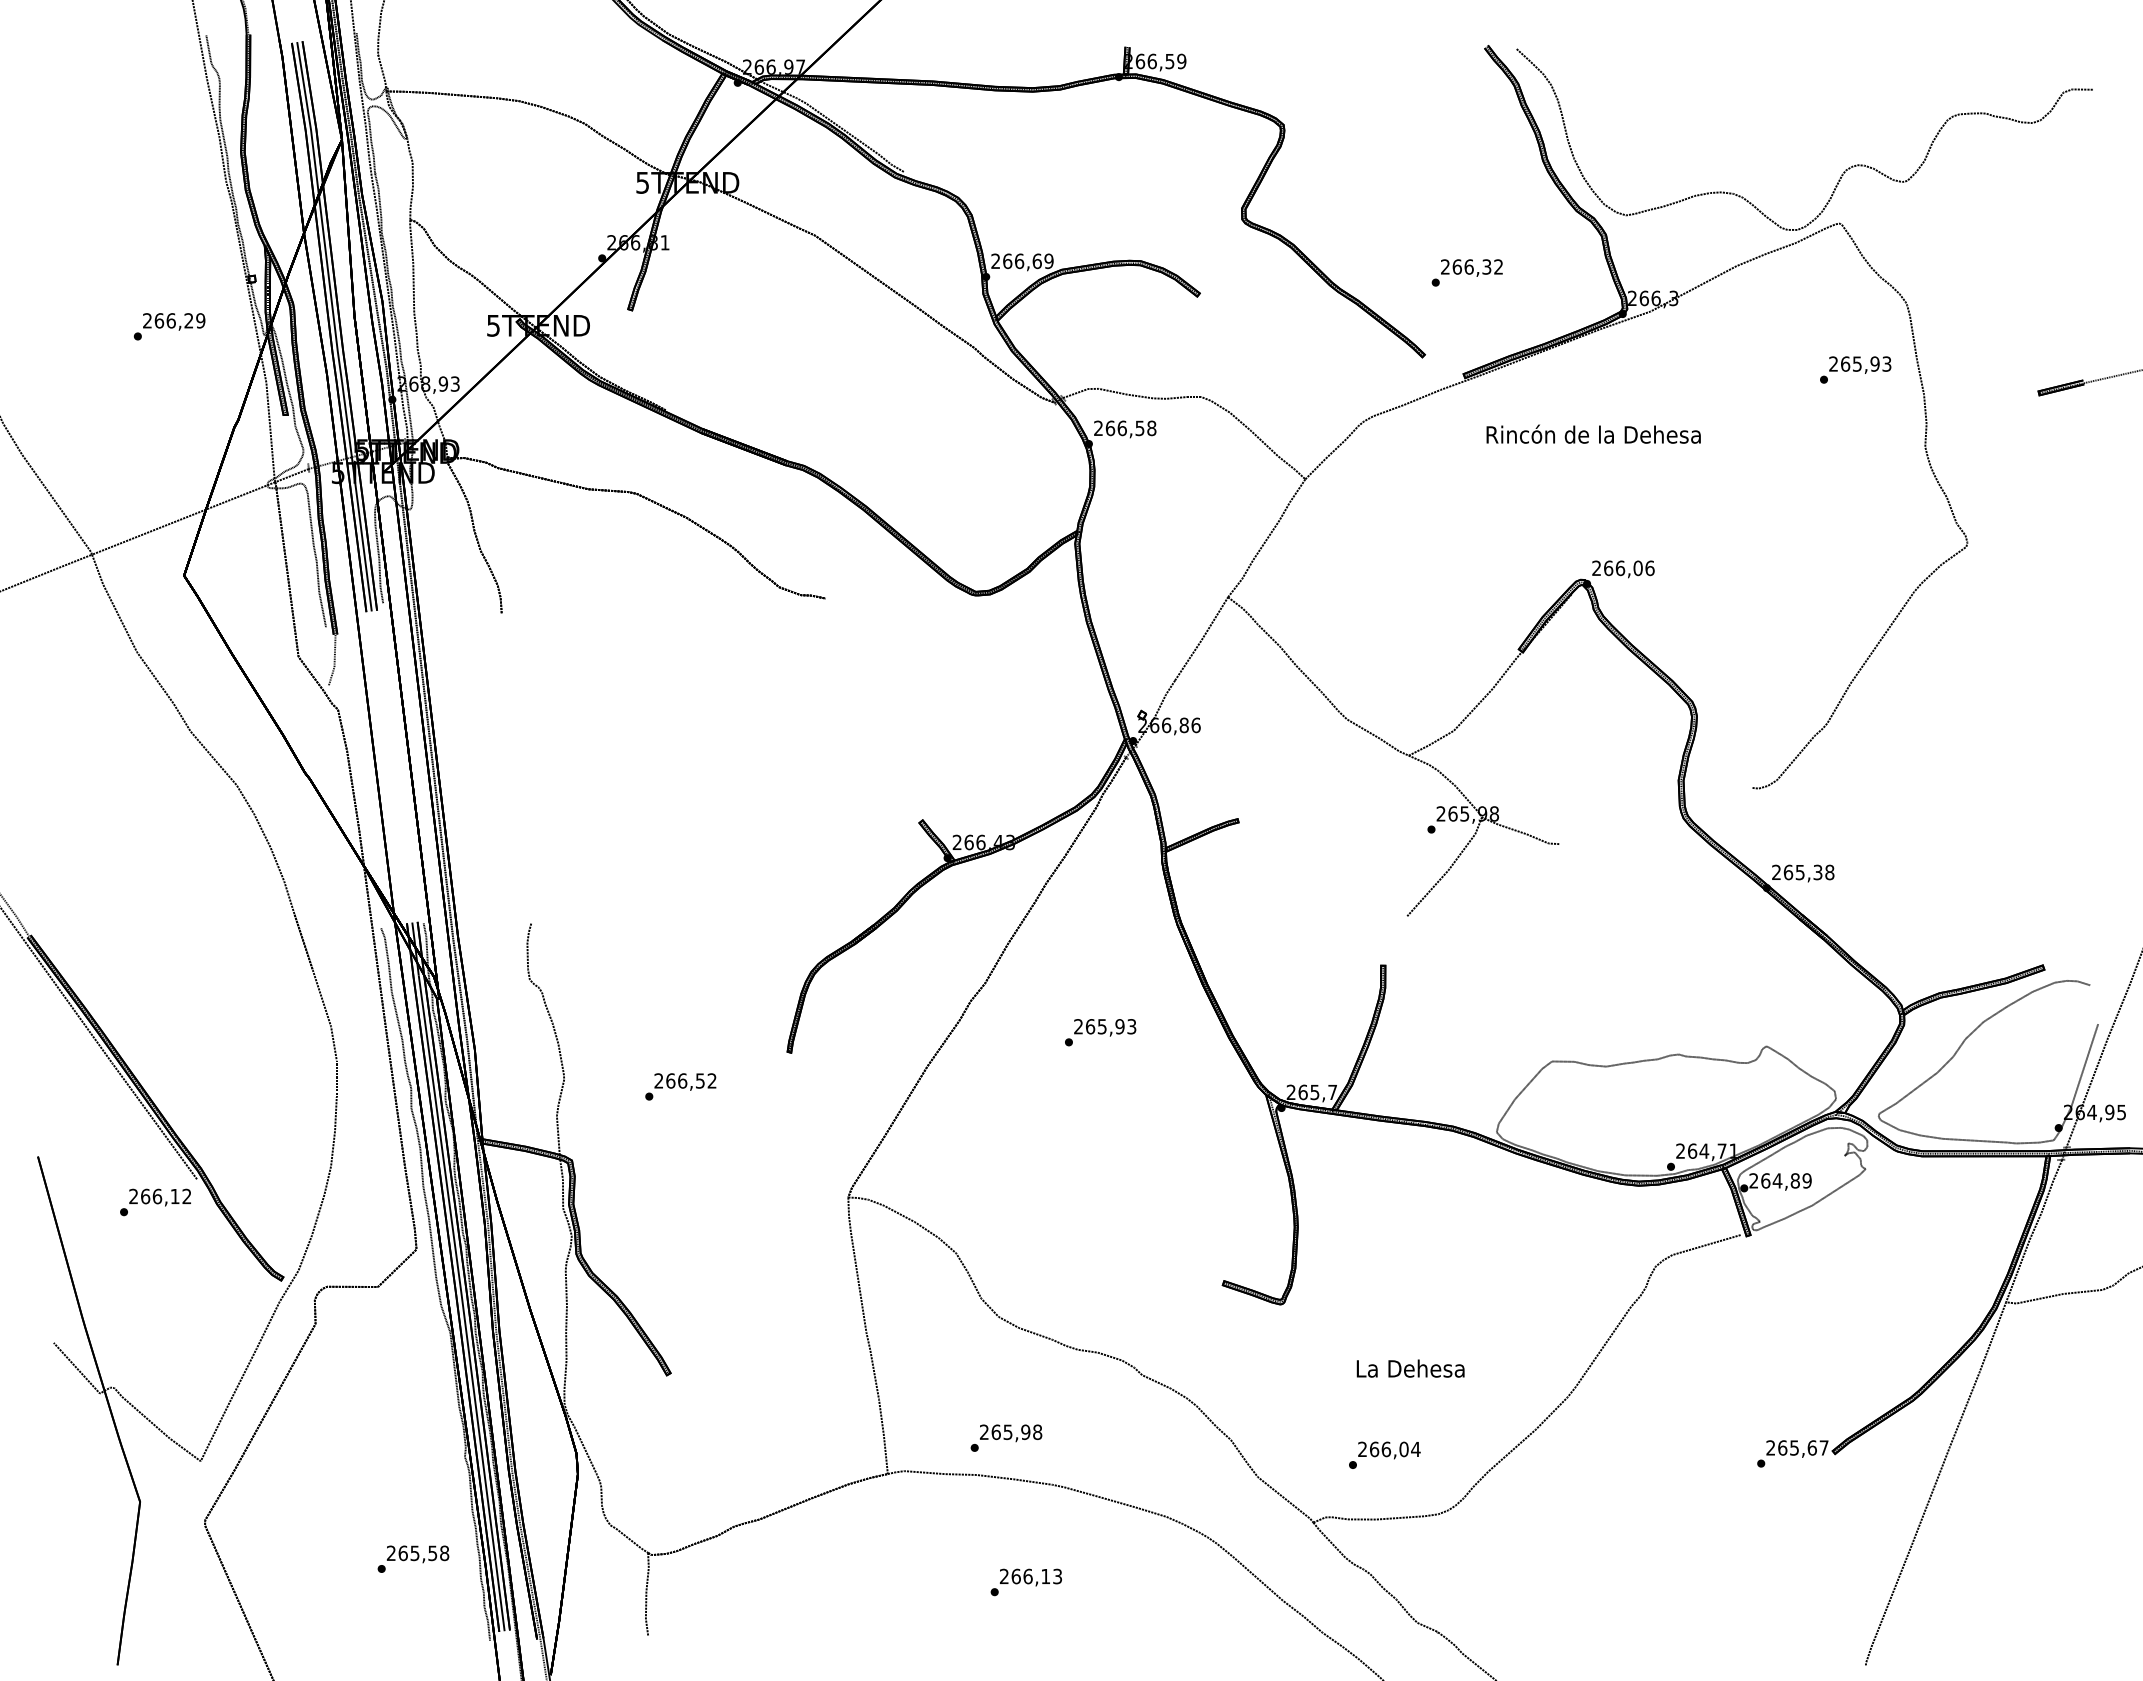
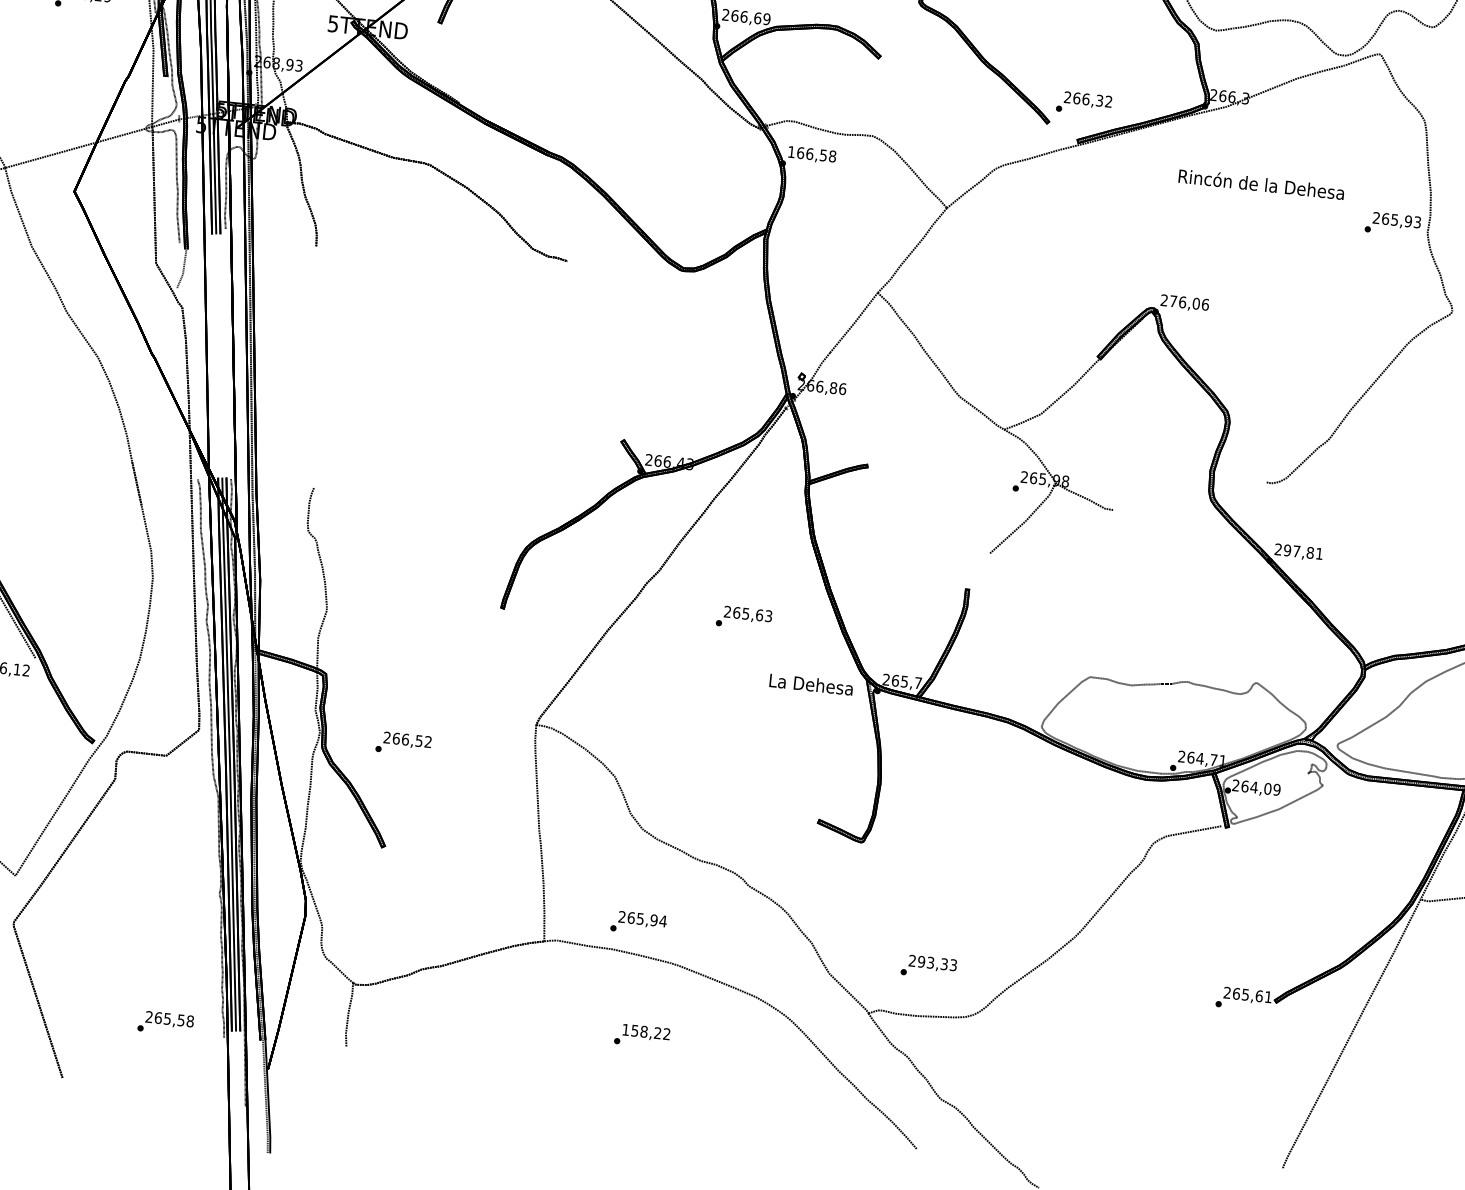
text: (1466, 272) -> (1083, 103), moved
text: (1855, 369) -> (1392, 223), moved
text: (1098, 427) -> (791, 151), 266,58 -> 166,58
text: (1593, 433) -> (1261, 183), moved
text: (1608, 568) -> (1173, 301), 266,06 -> 276,06
text: (1808, 872) -> (1303, 552), 265,38 -> 297,81
text: (1119, 1026) -> (759, 615), 265,93 -> 265,63
text: (680, 1086) -> (403, 743), moved
text: (1794, 1180) -> (1267, 788), 264,89 -> 264,09
text: (1410, 1368) -> (811, 684), moved
text: (1037, 1432) -> (663, 921), 265,98 -> 265,94
text: (1823, 1447) -> (1268, 996), 265,67 -> 265,61
text: (1394, 1449) -> (937, 963), 266,04 -> 293,33
text: (413, 1558) -> (165, 1022), moved
text: (1030, 1576) -> (646, 1031), 266,13 -> 158,22

